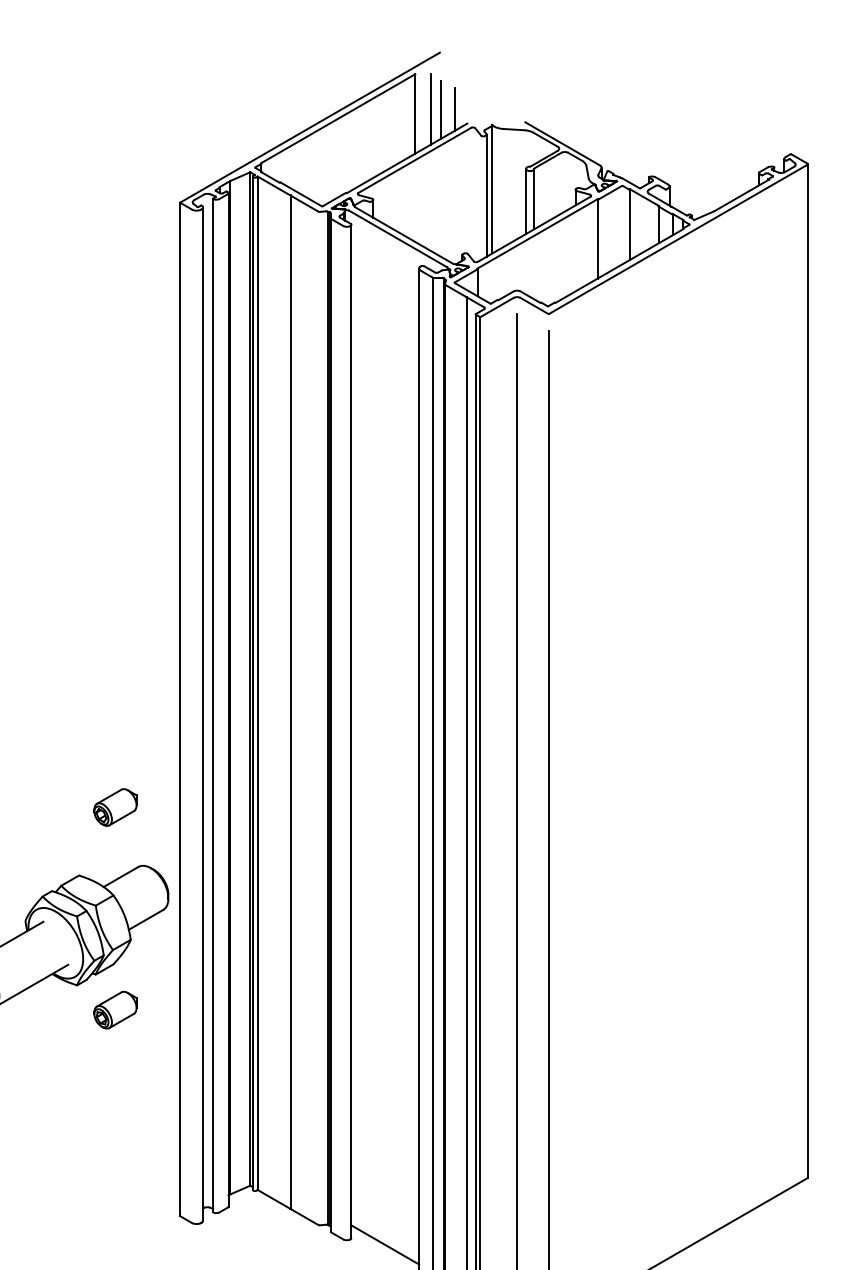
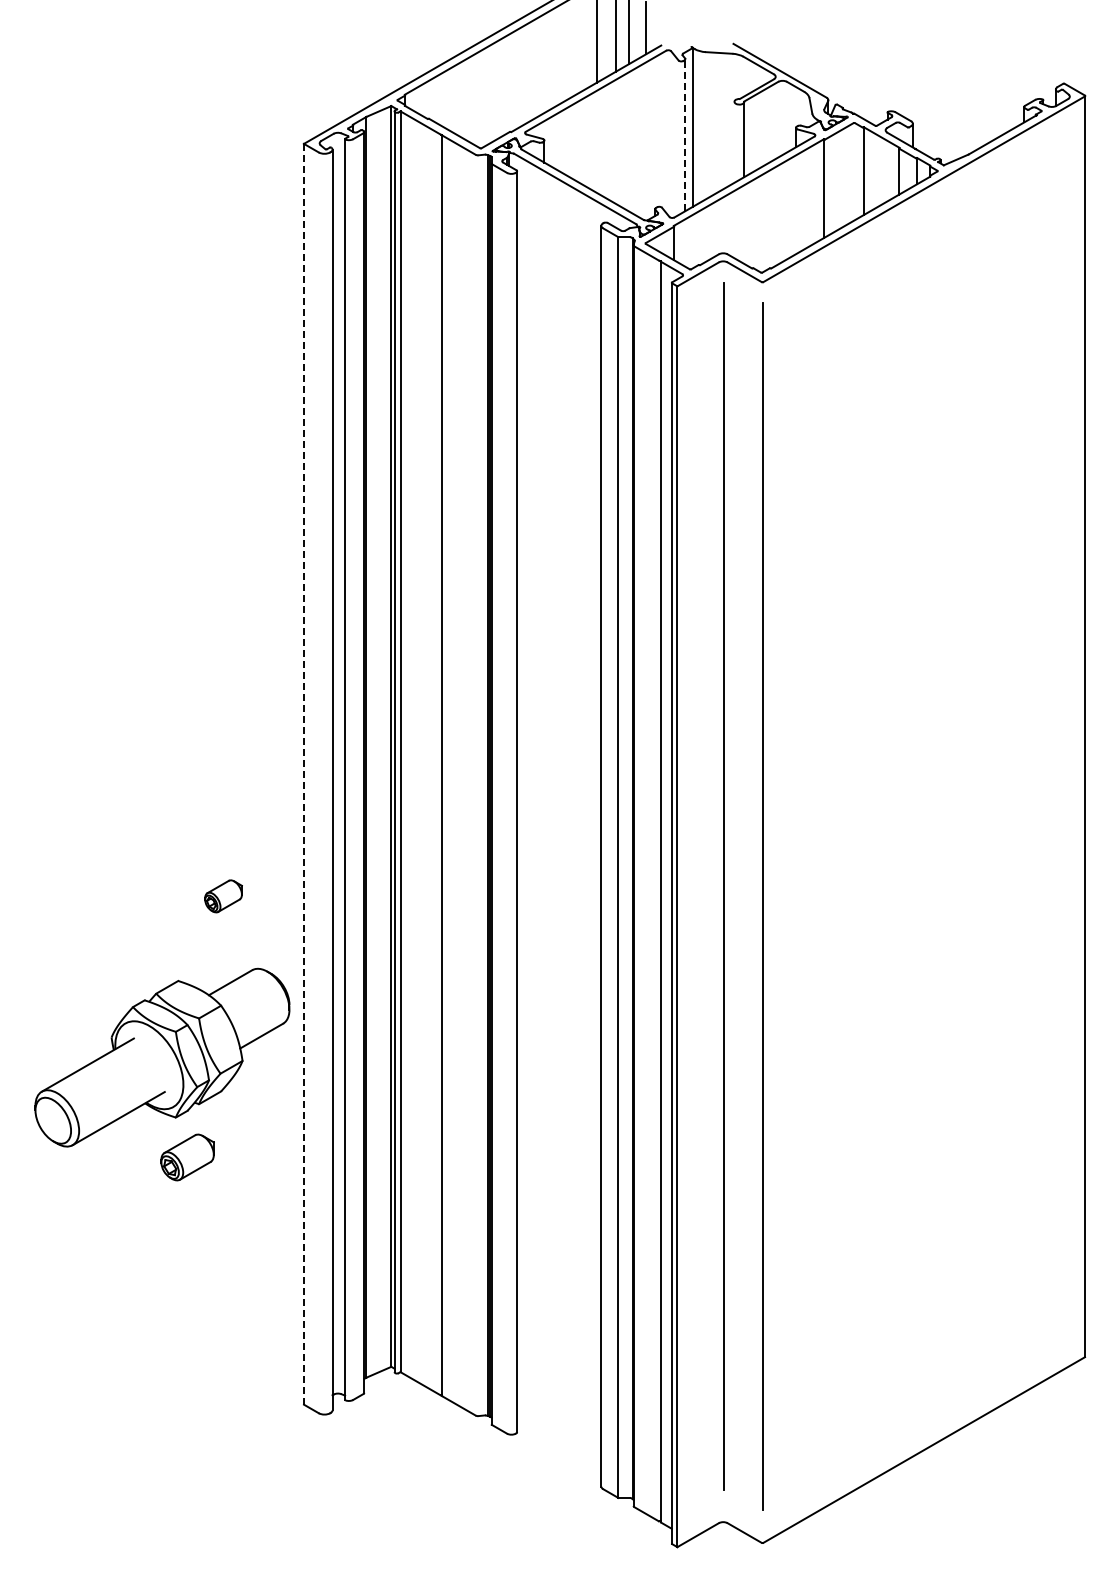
line: (486, 195) -> (685, 134), solid -> dashed
line: (526, 200) -> (734, 141), removed
line: (179, 708) -> (303, 773), solid -> dashed
part: (115, 807) -> (223, 896), size x0.7
part: (115, 1010) -> (187, 1157), moved
line: (385, 1244) -> (559, 1440), removed

